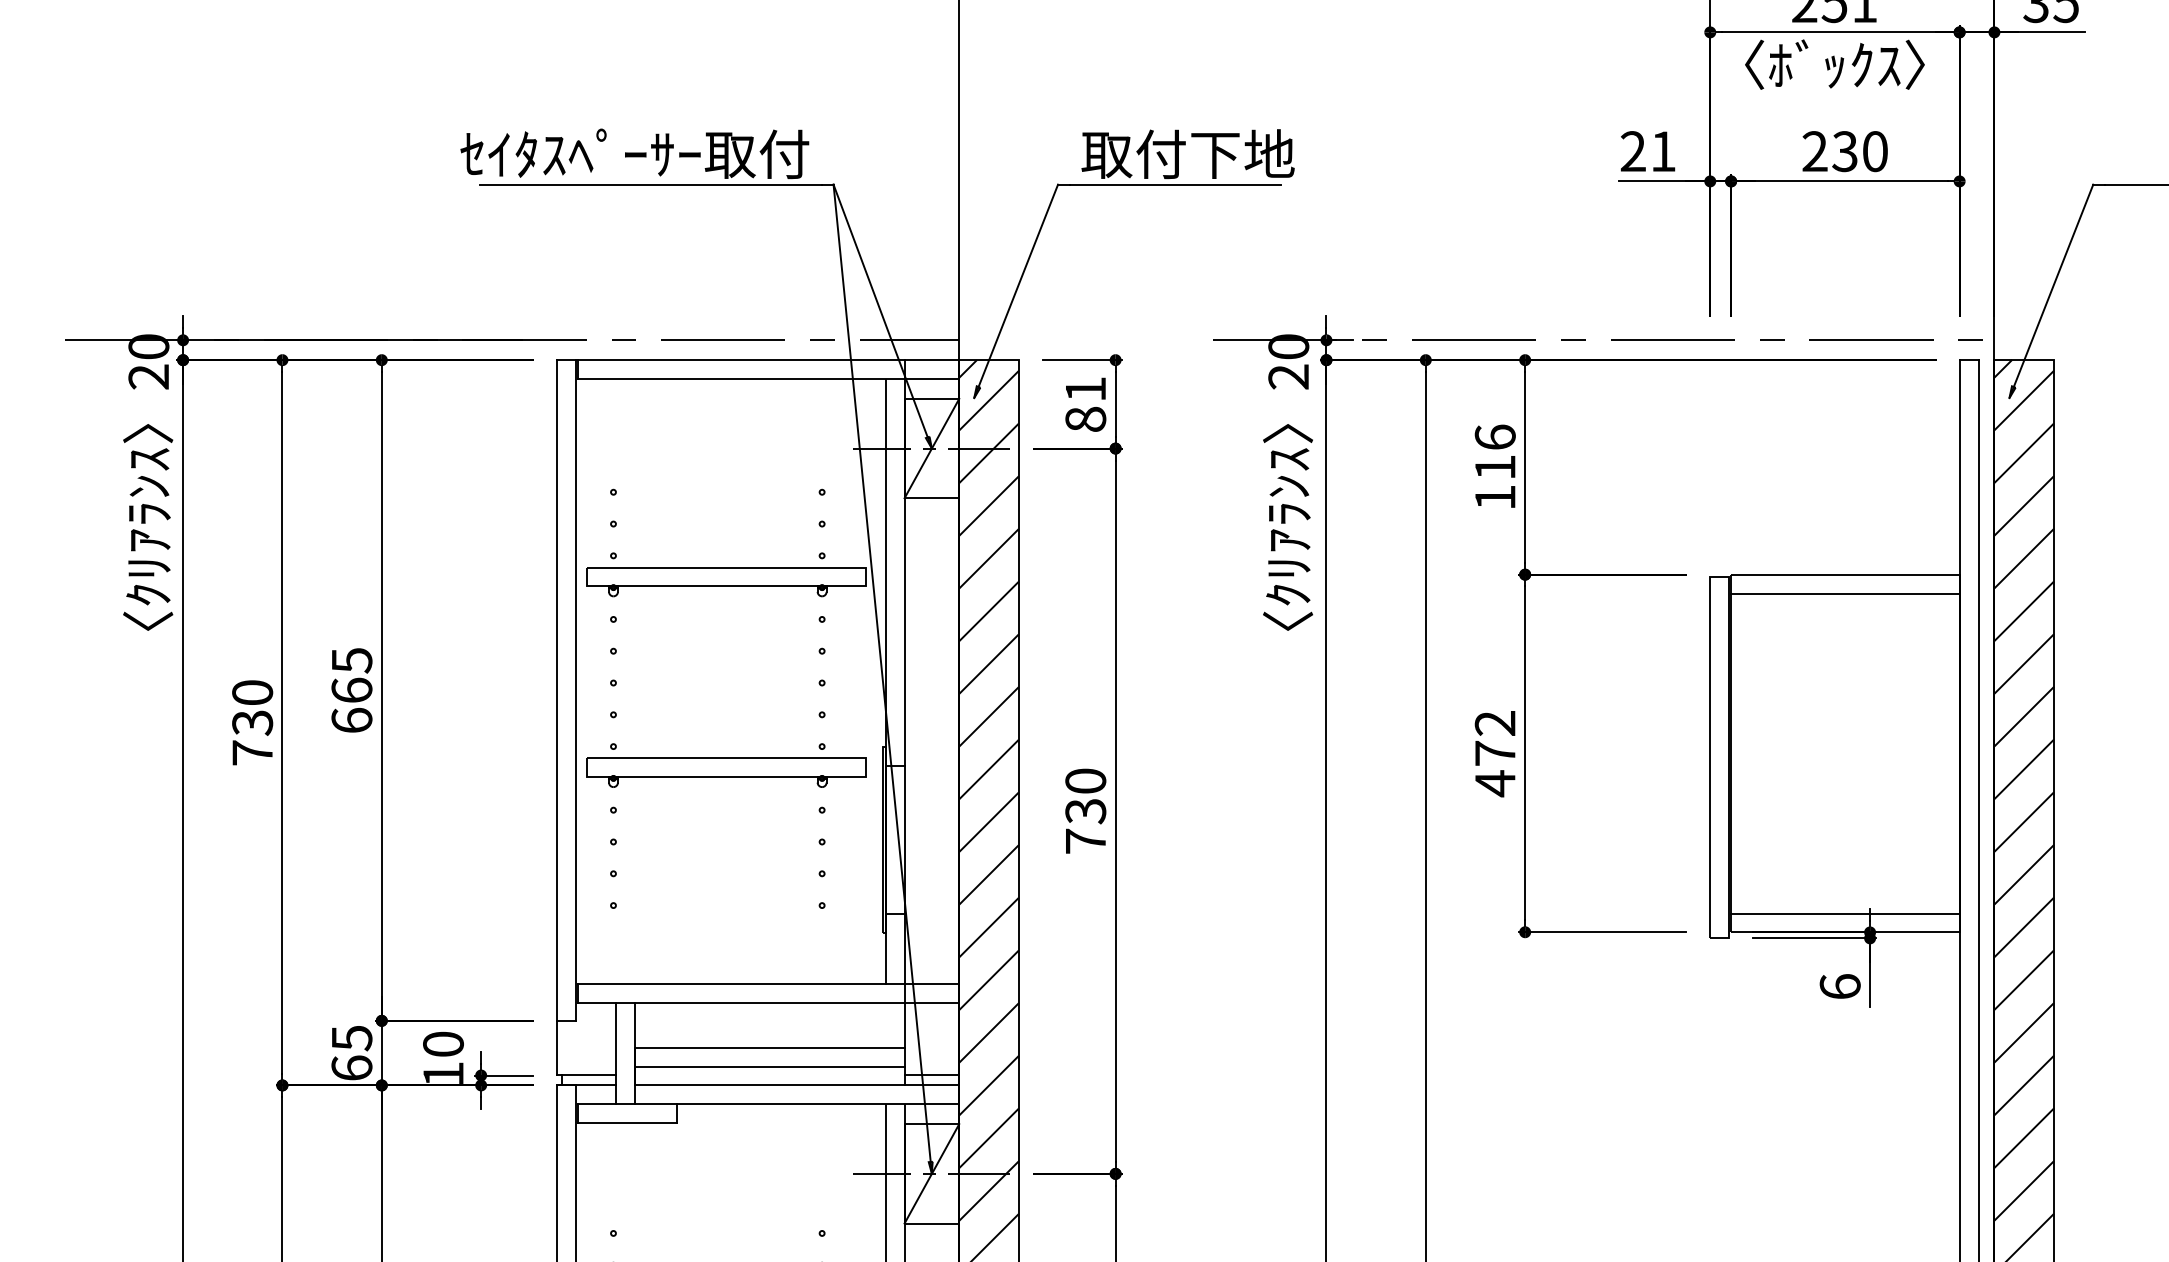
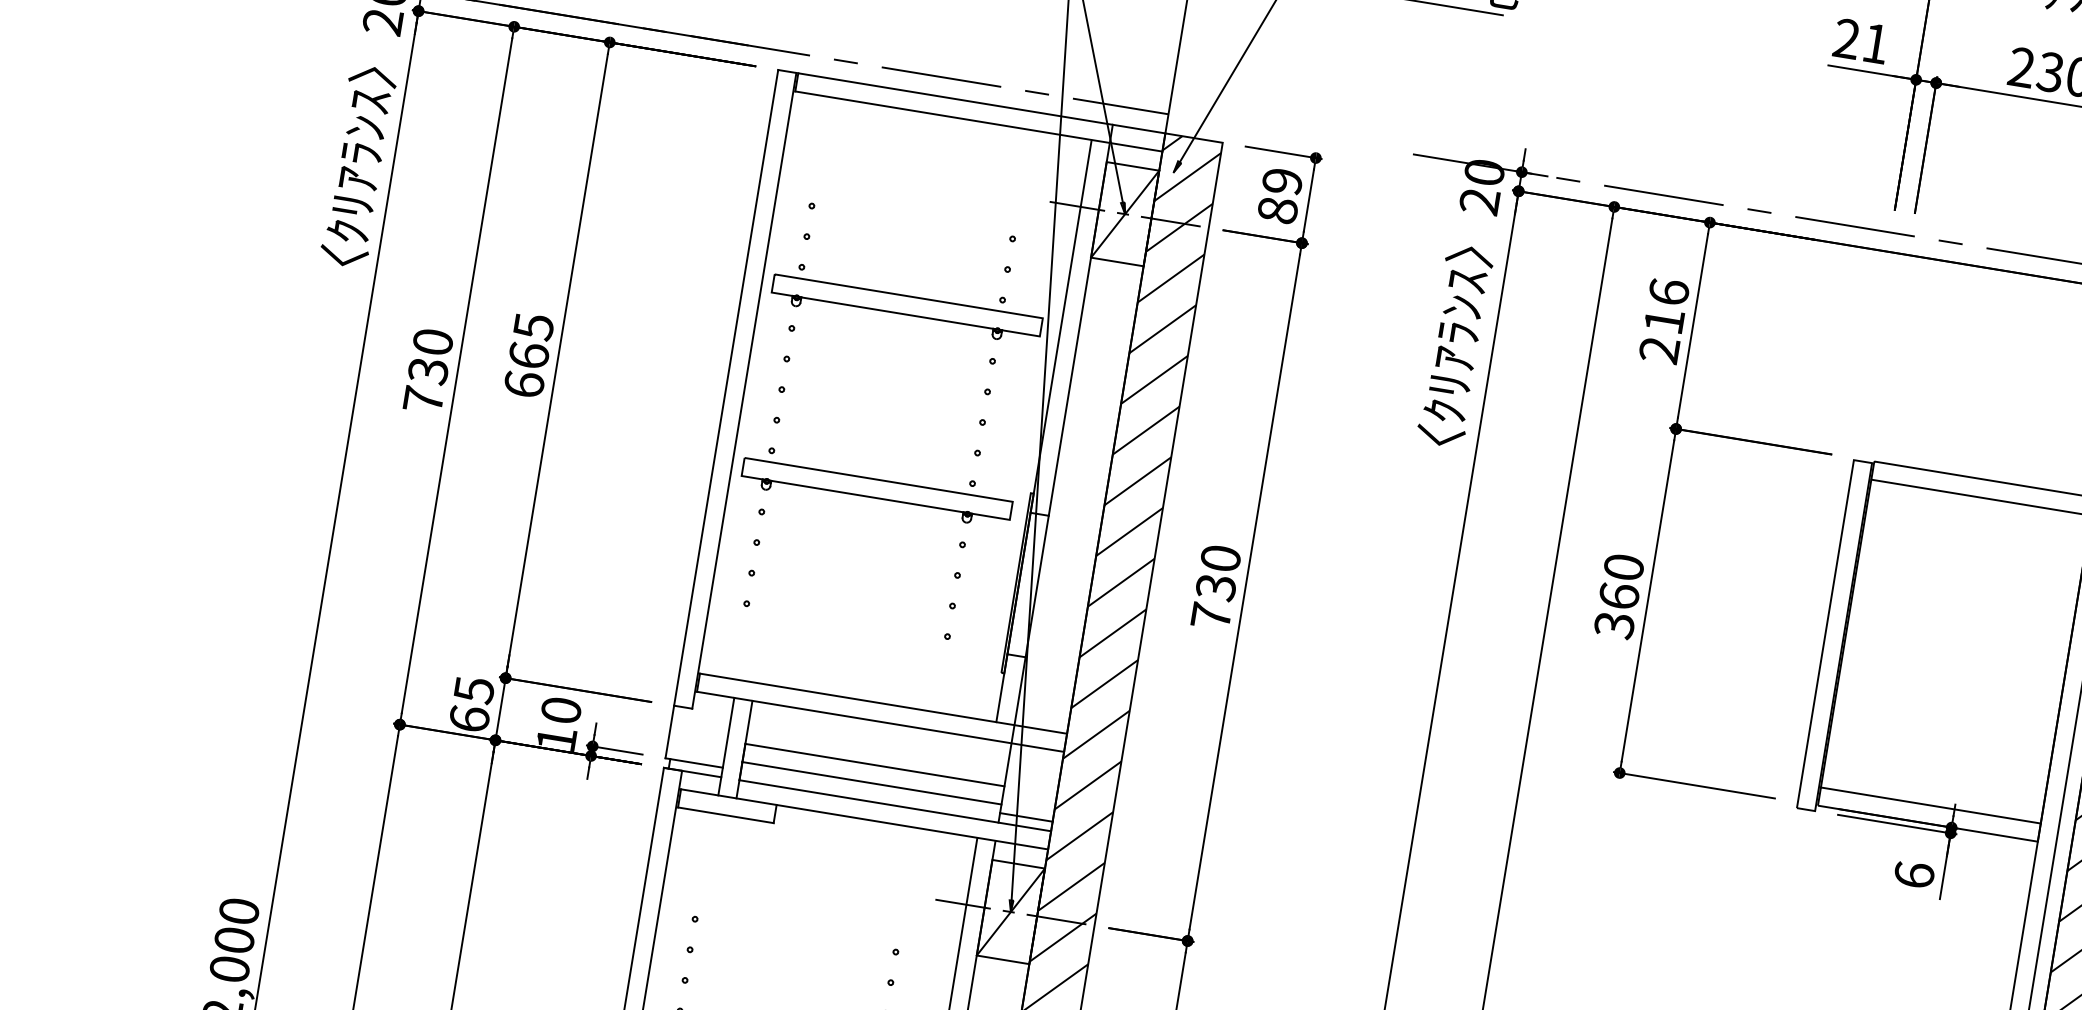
text: (1085, 389) -> (1282, 181), 81 -> 89
text: (1494, 497) -> (1658, 349), 116 -> 216
text: (1494, 754) -> (1618, 597), 472 -> 360

